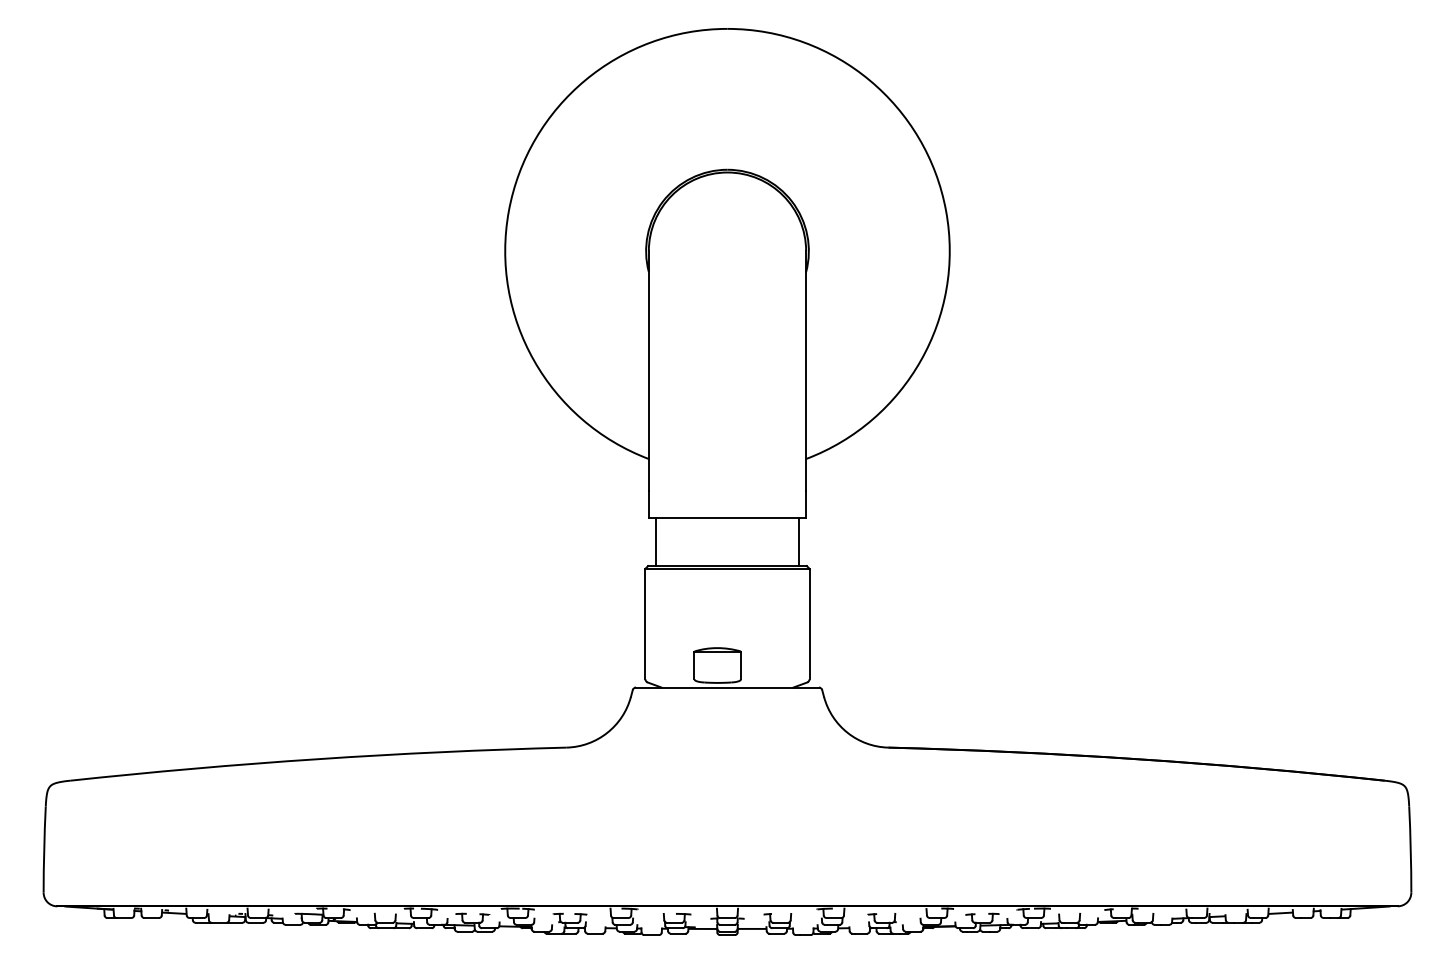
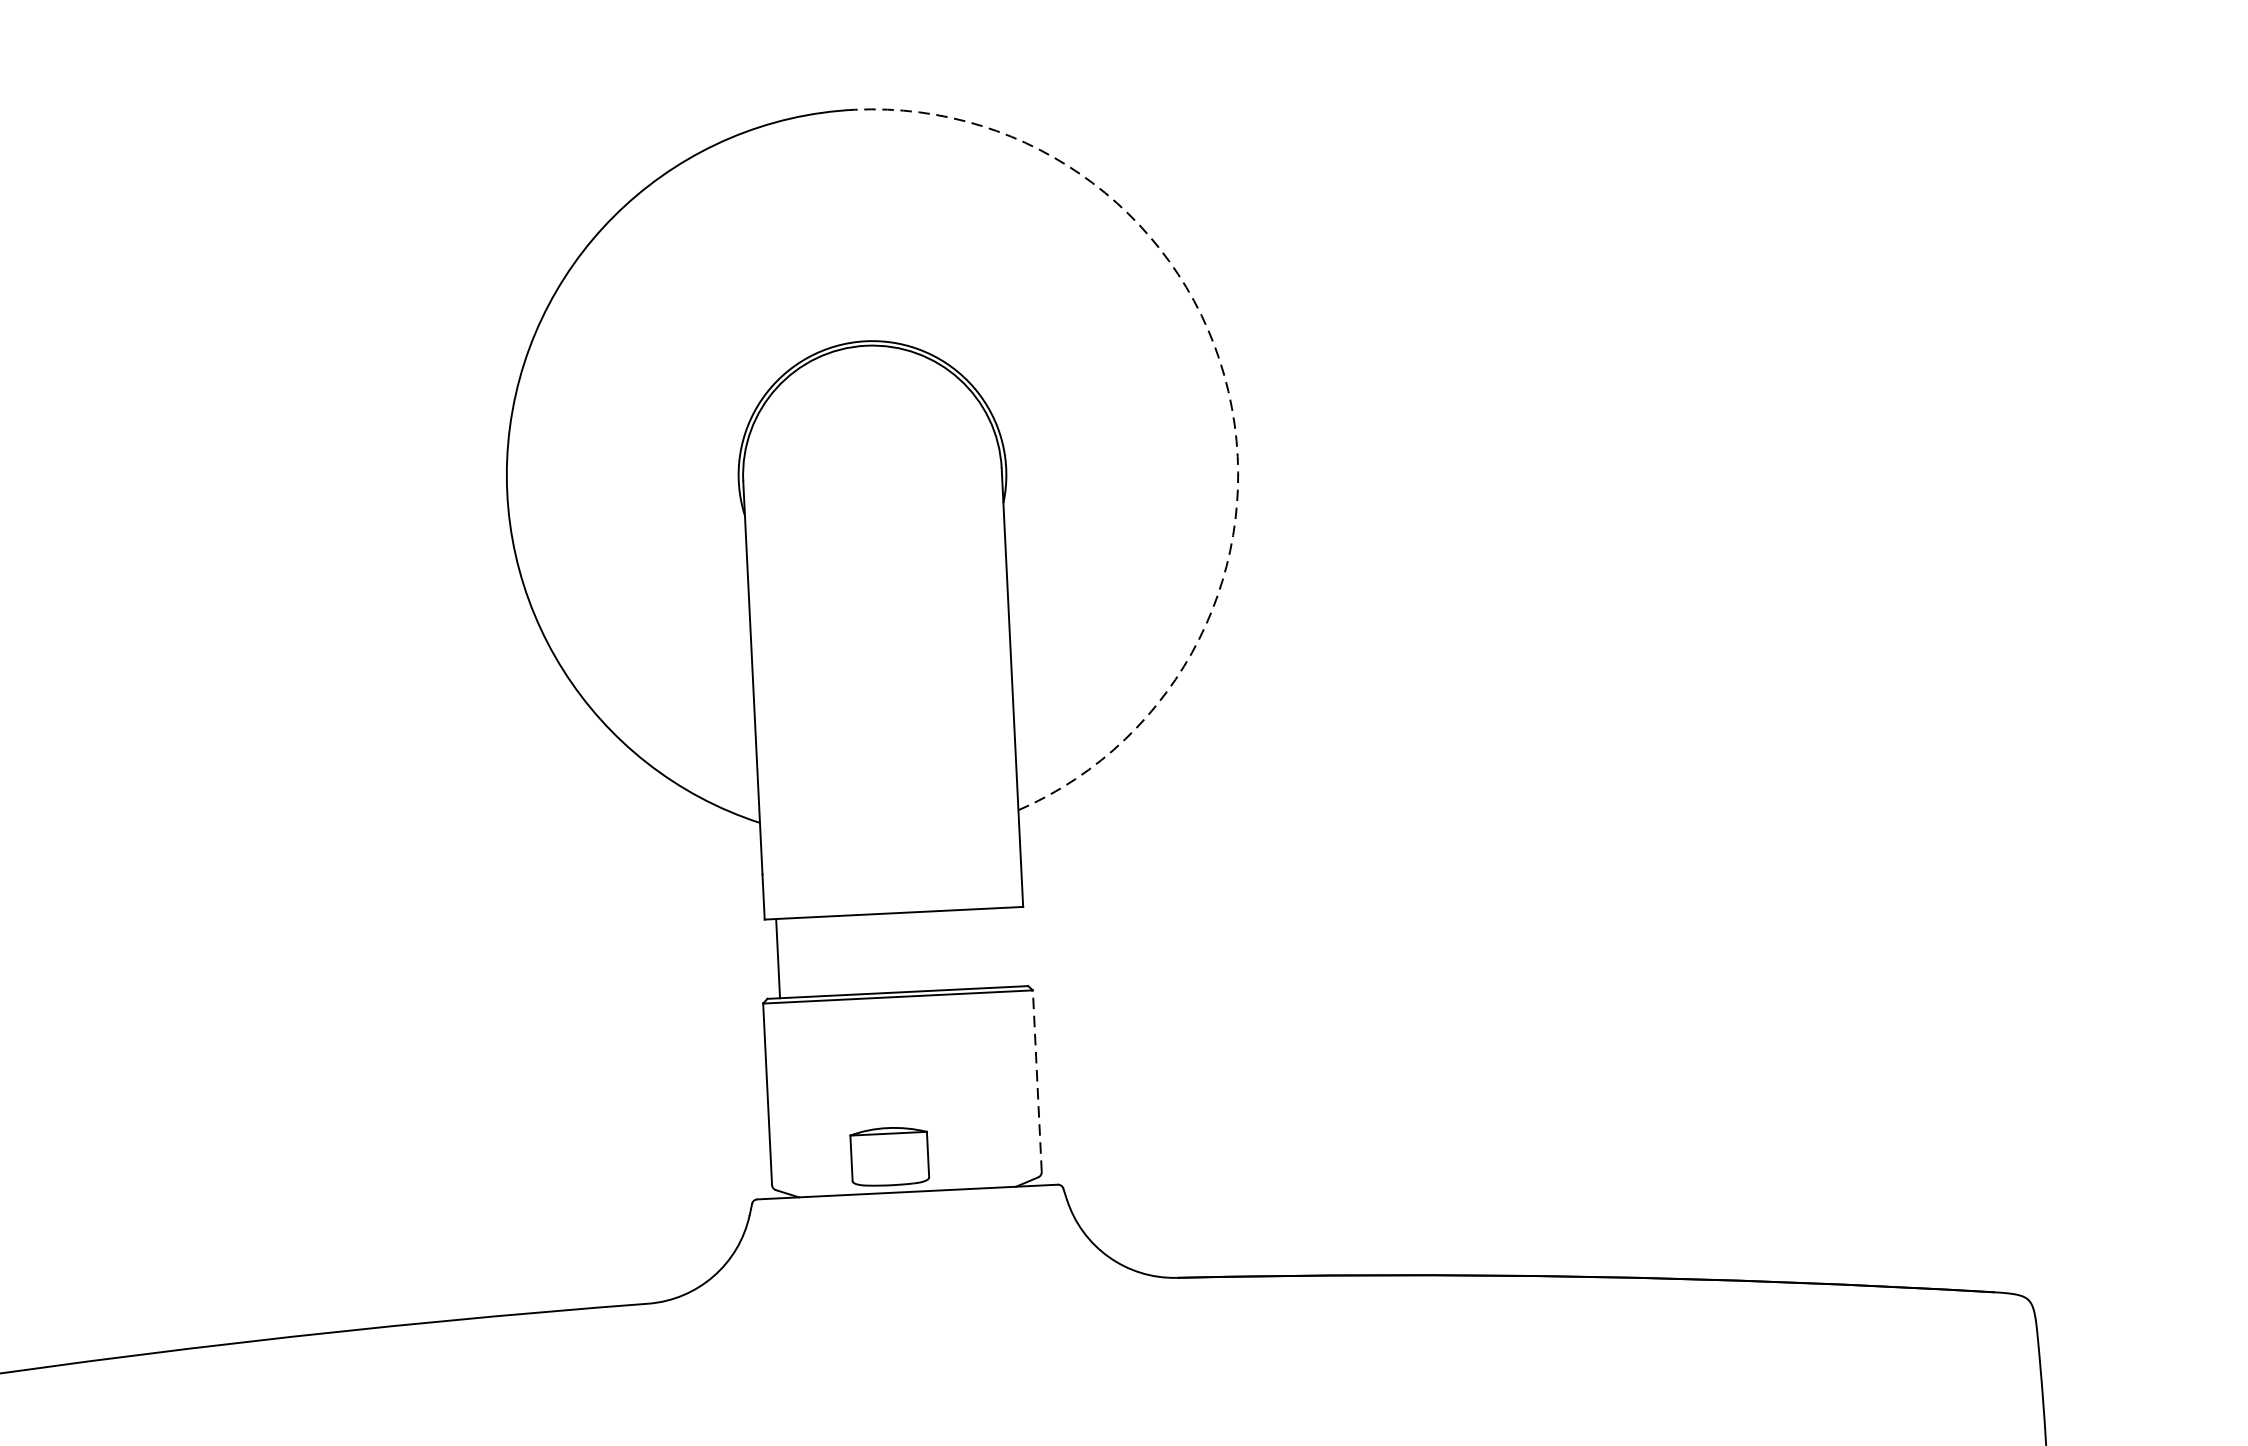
arc: (946, 211) -> (1229, 392), solid -> dashed
line: (799, 541) -> (1014, 946), removed
line: (809, 623) -> (1037, 1080), solid -> dashed

